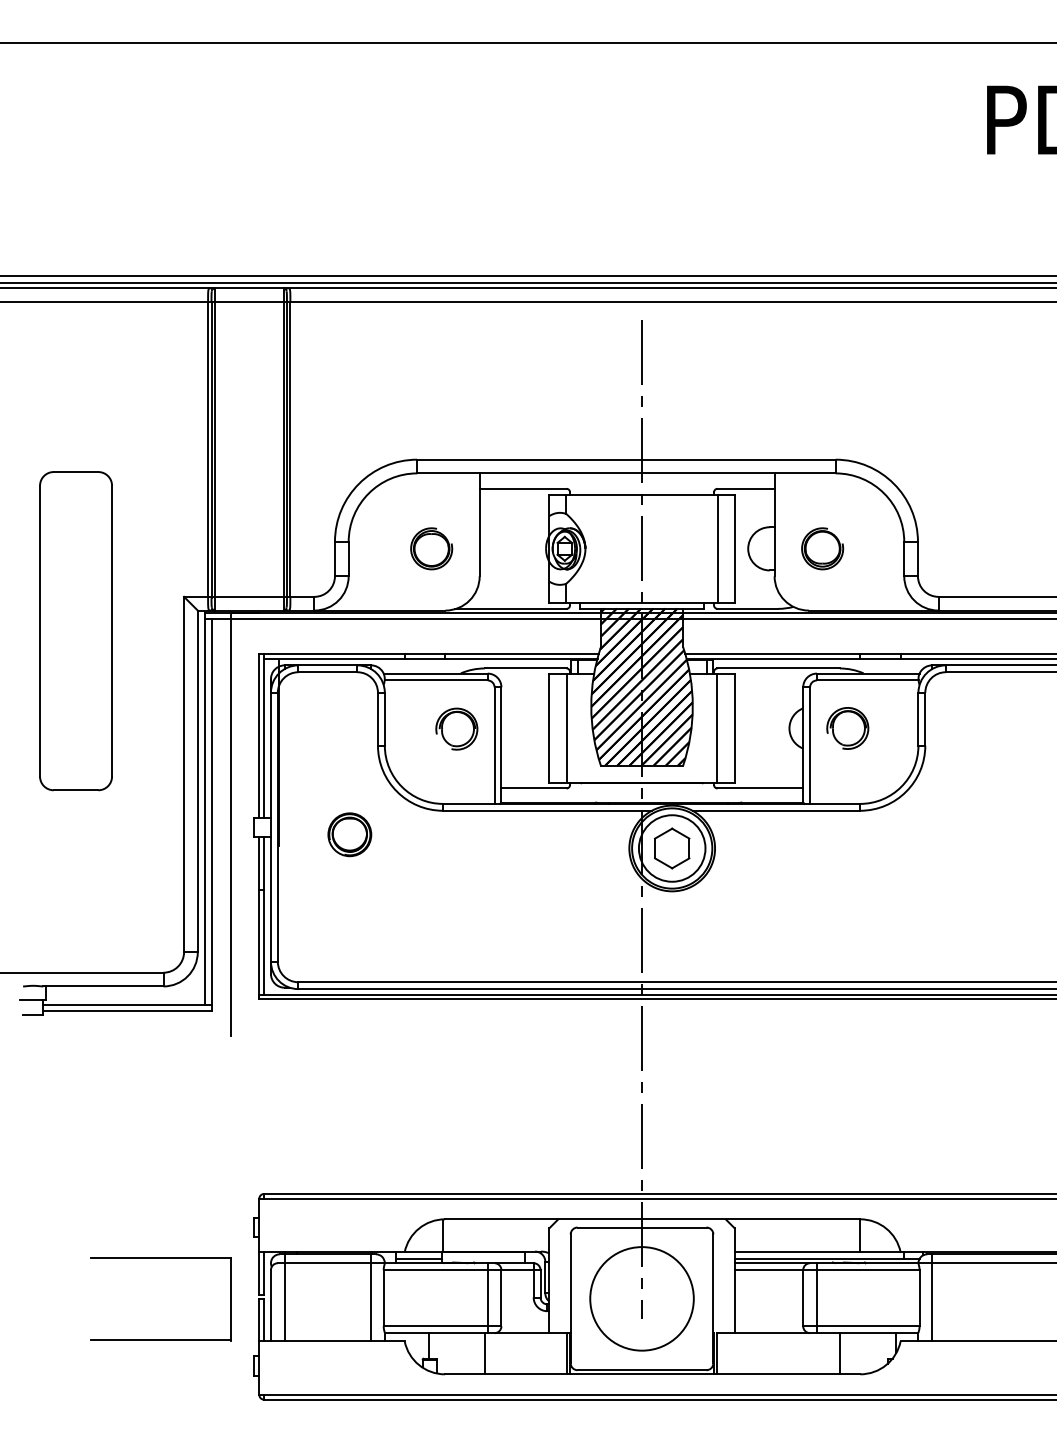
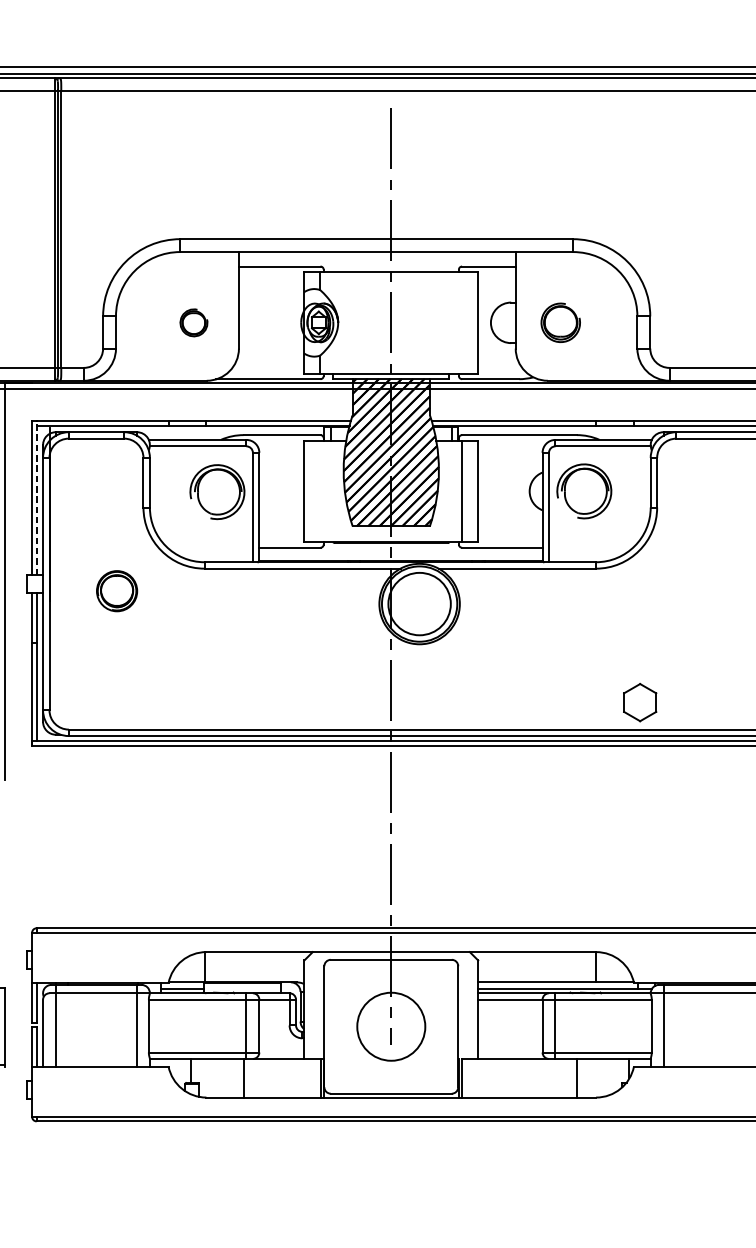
part: (431, 548) -> (193, 322), size x0.7
line: (717, 548) -> (462, 322), removed
part: (456, 728) -> (217, 491), size x1.4
line: (566, 728) -> (320, 491), removed
part: (847, 728) -> (584, 491), size x1.4
line: (264, 735) -> (36, 498), solid -> dashed
part: (672, 848) -> (640, 702), moved
circle: (641, 1298) -> (390, 1026), size x0.7

